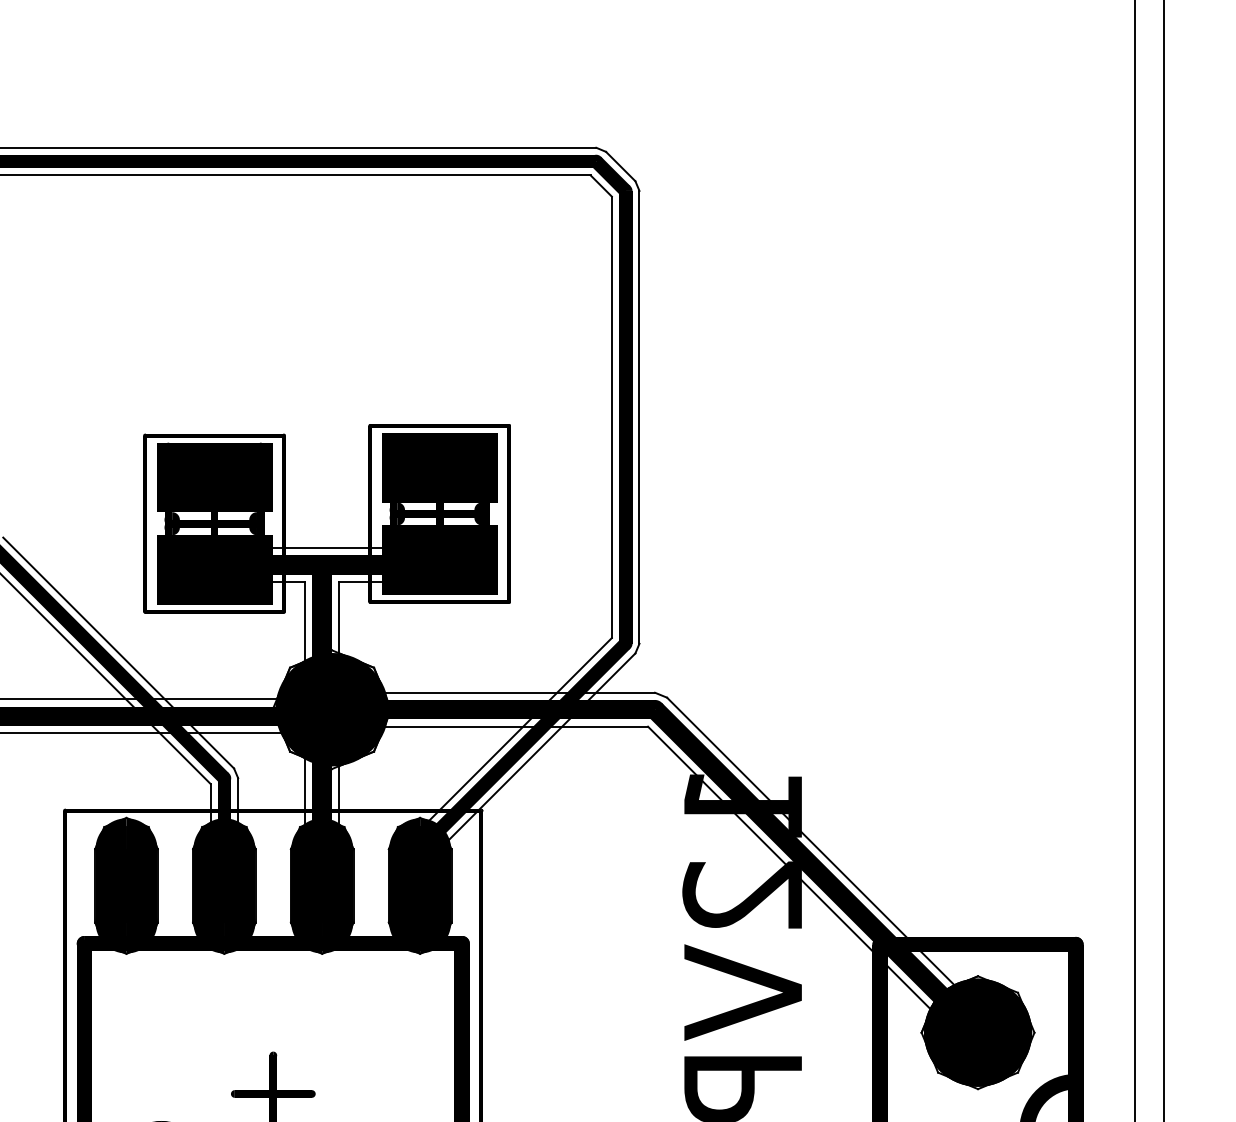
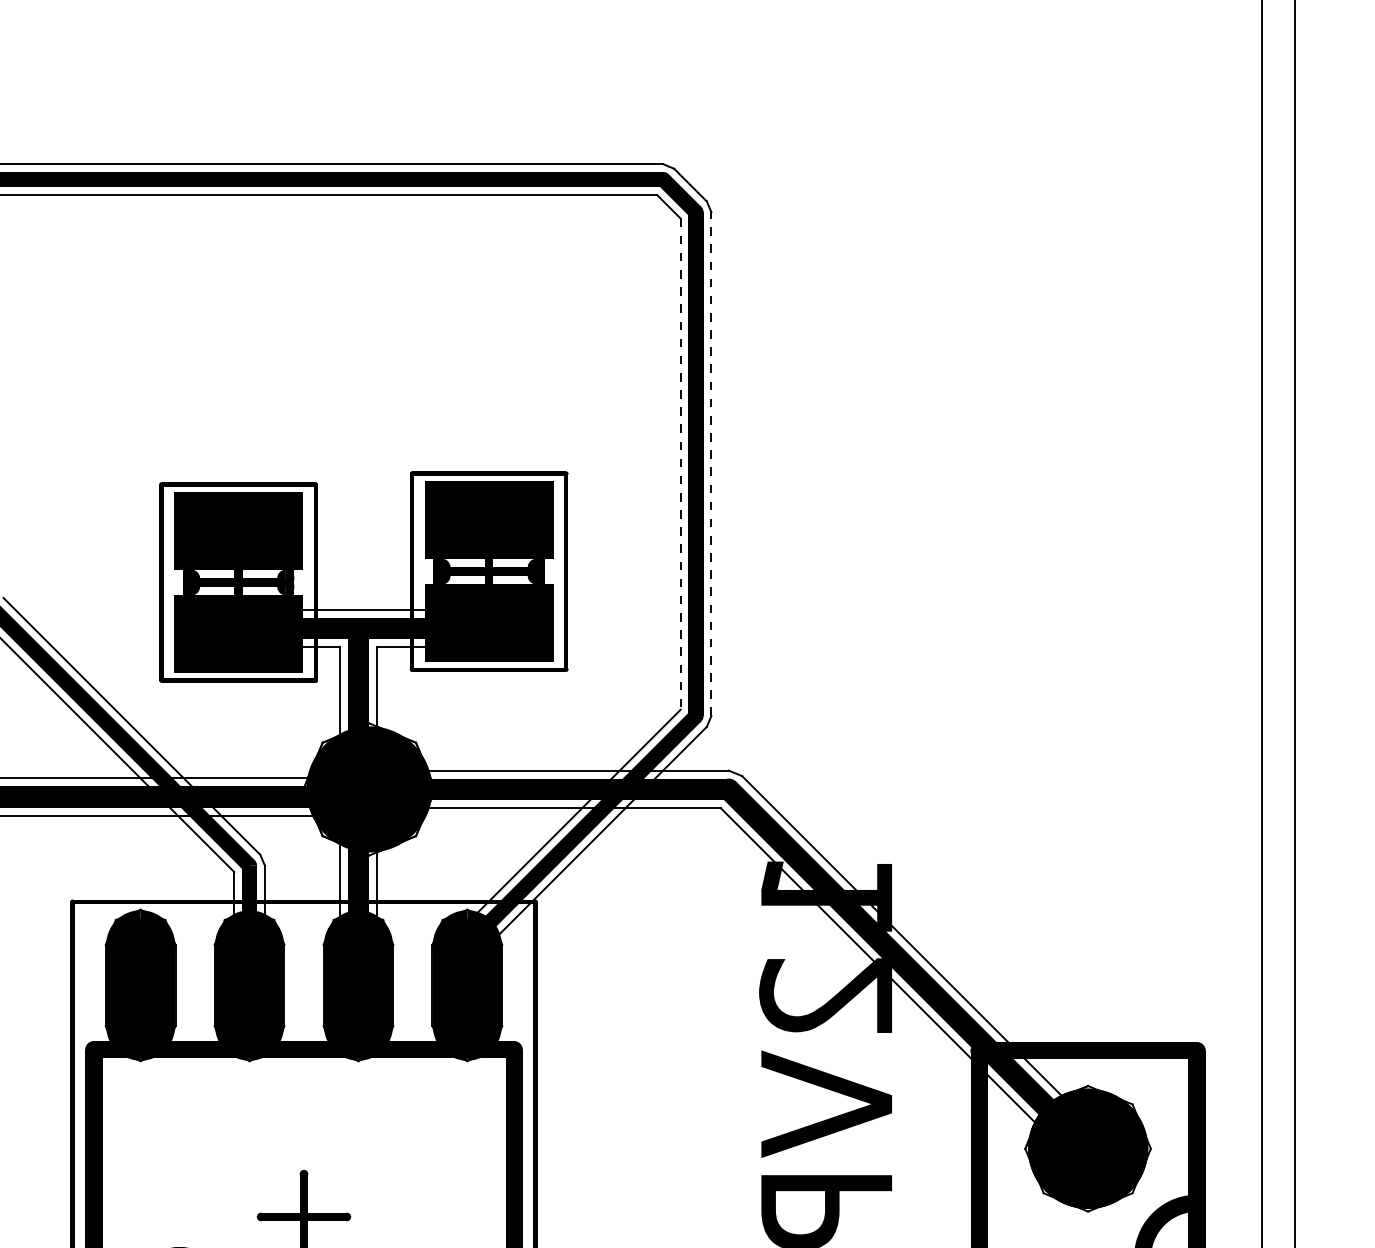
line: (611, 417) -> (680, 464), solid -> dashed
line: (639, 417) -> (711, 464), solid -> dashed

